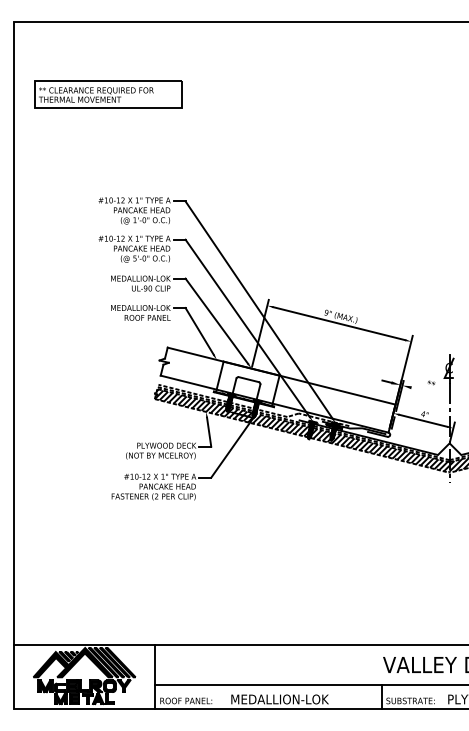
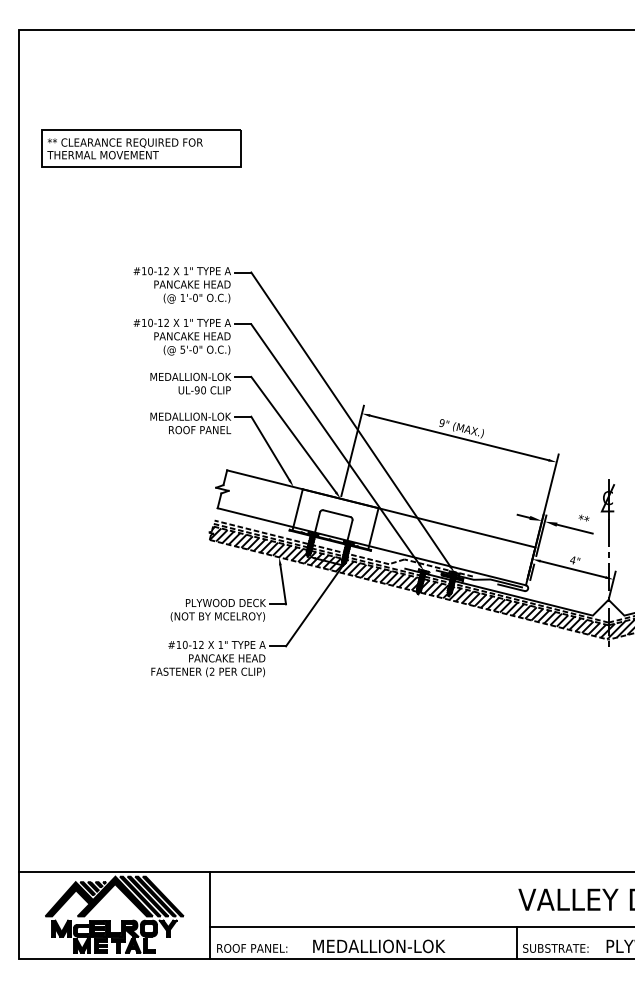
part: (108, 94) -> (141, 148), moved
line: (424, 390) -> (574, 528), added

